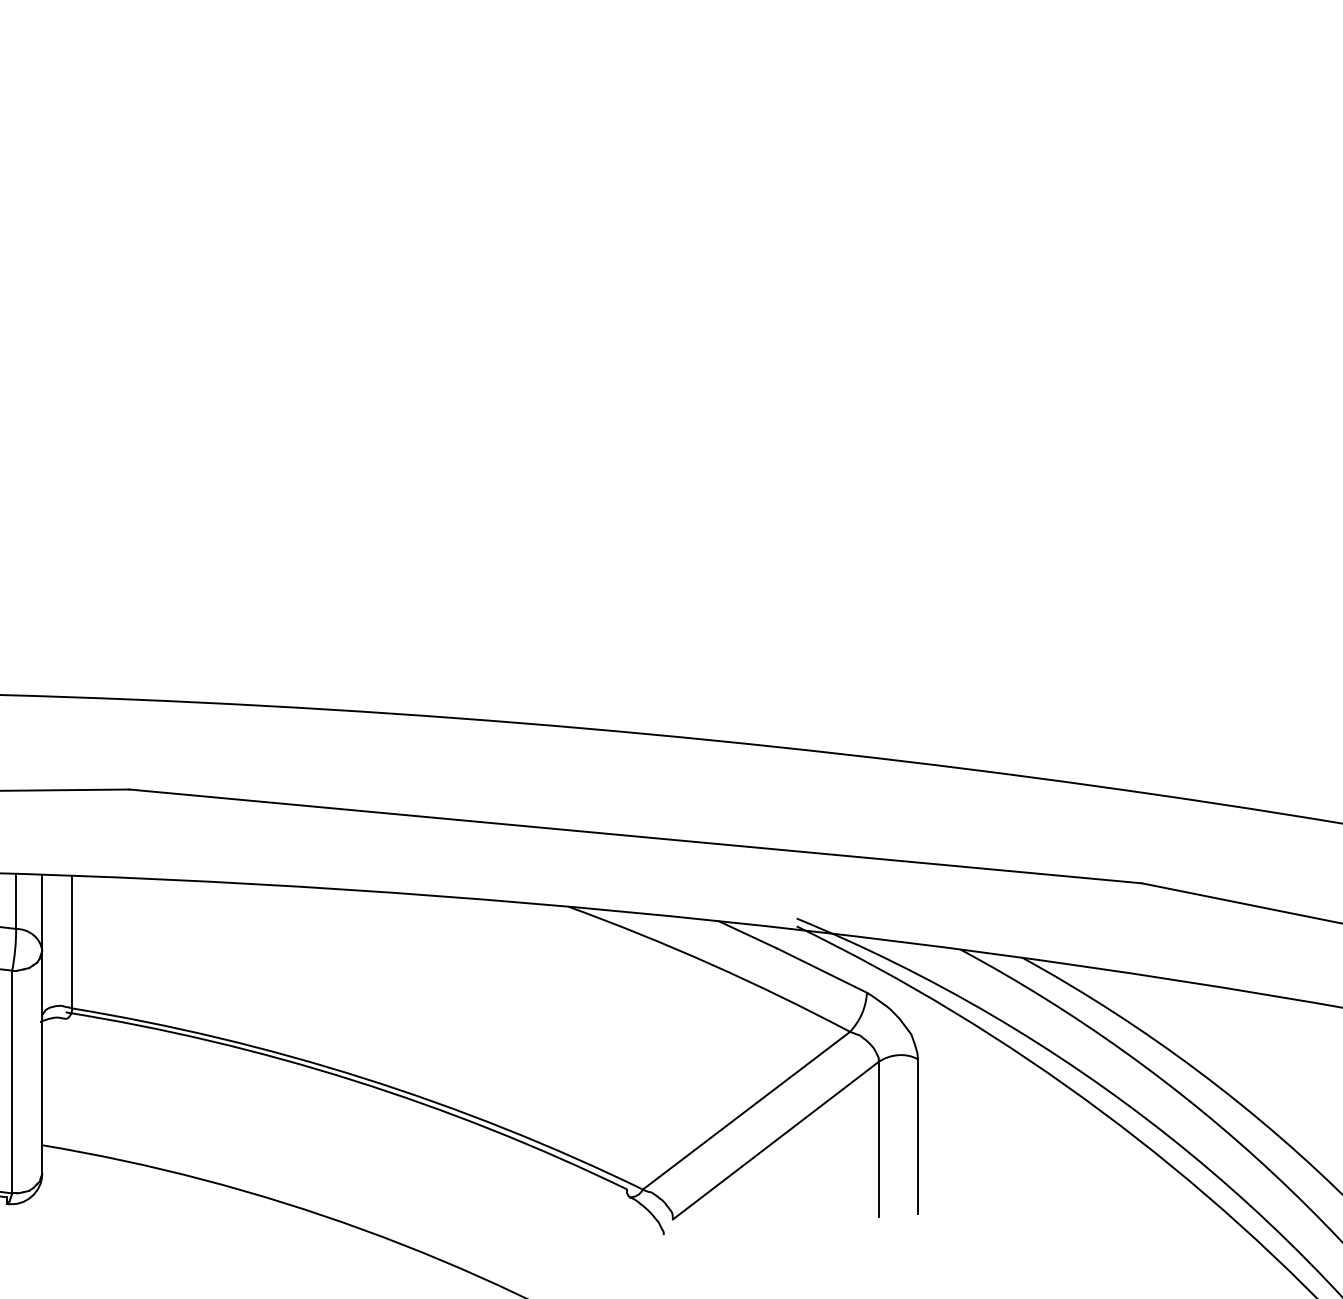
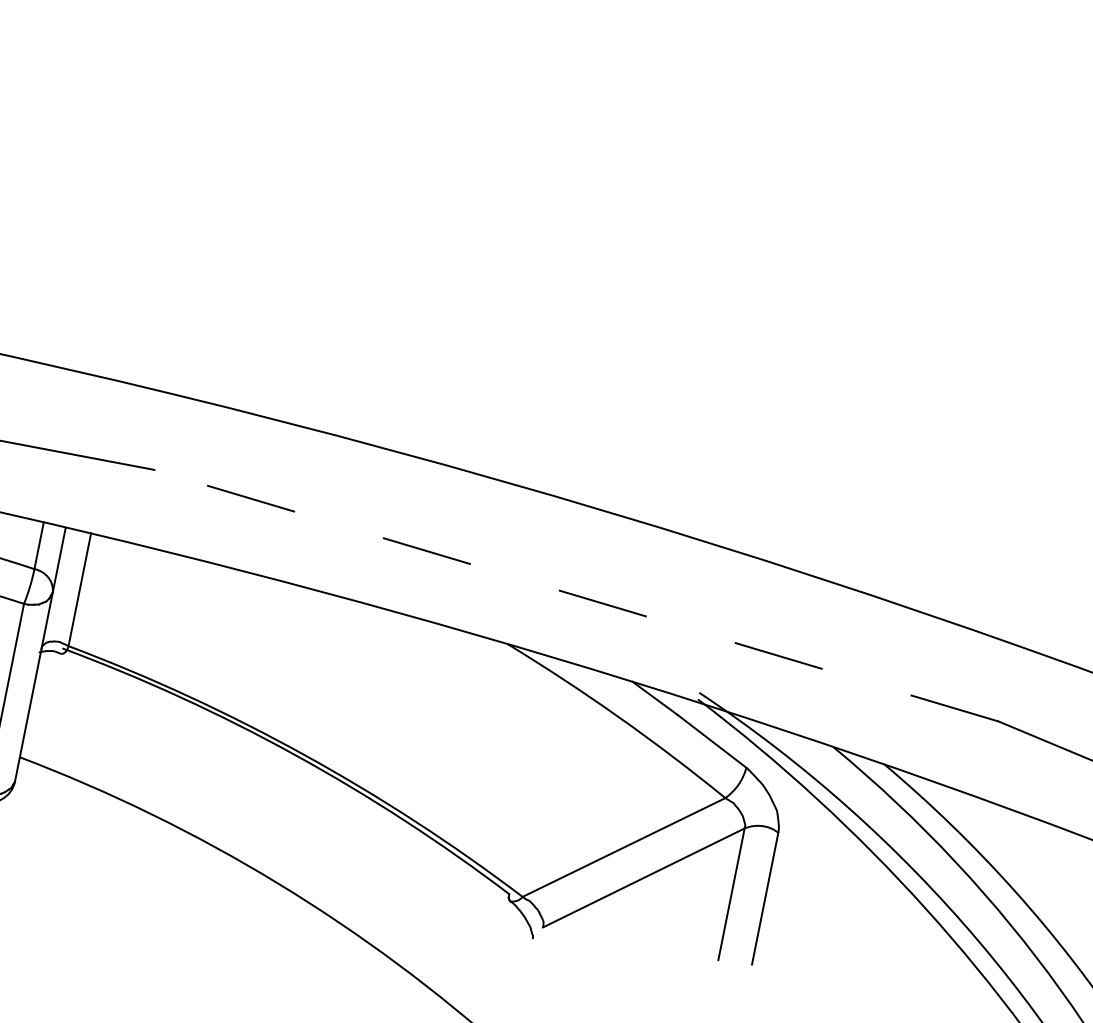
line: (635, 836) -> (576, 595), solid -> dashed

